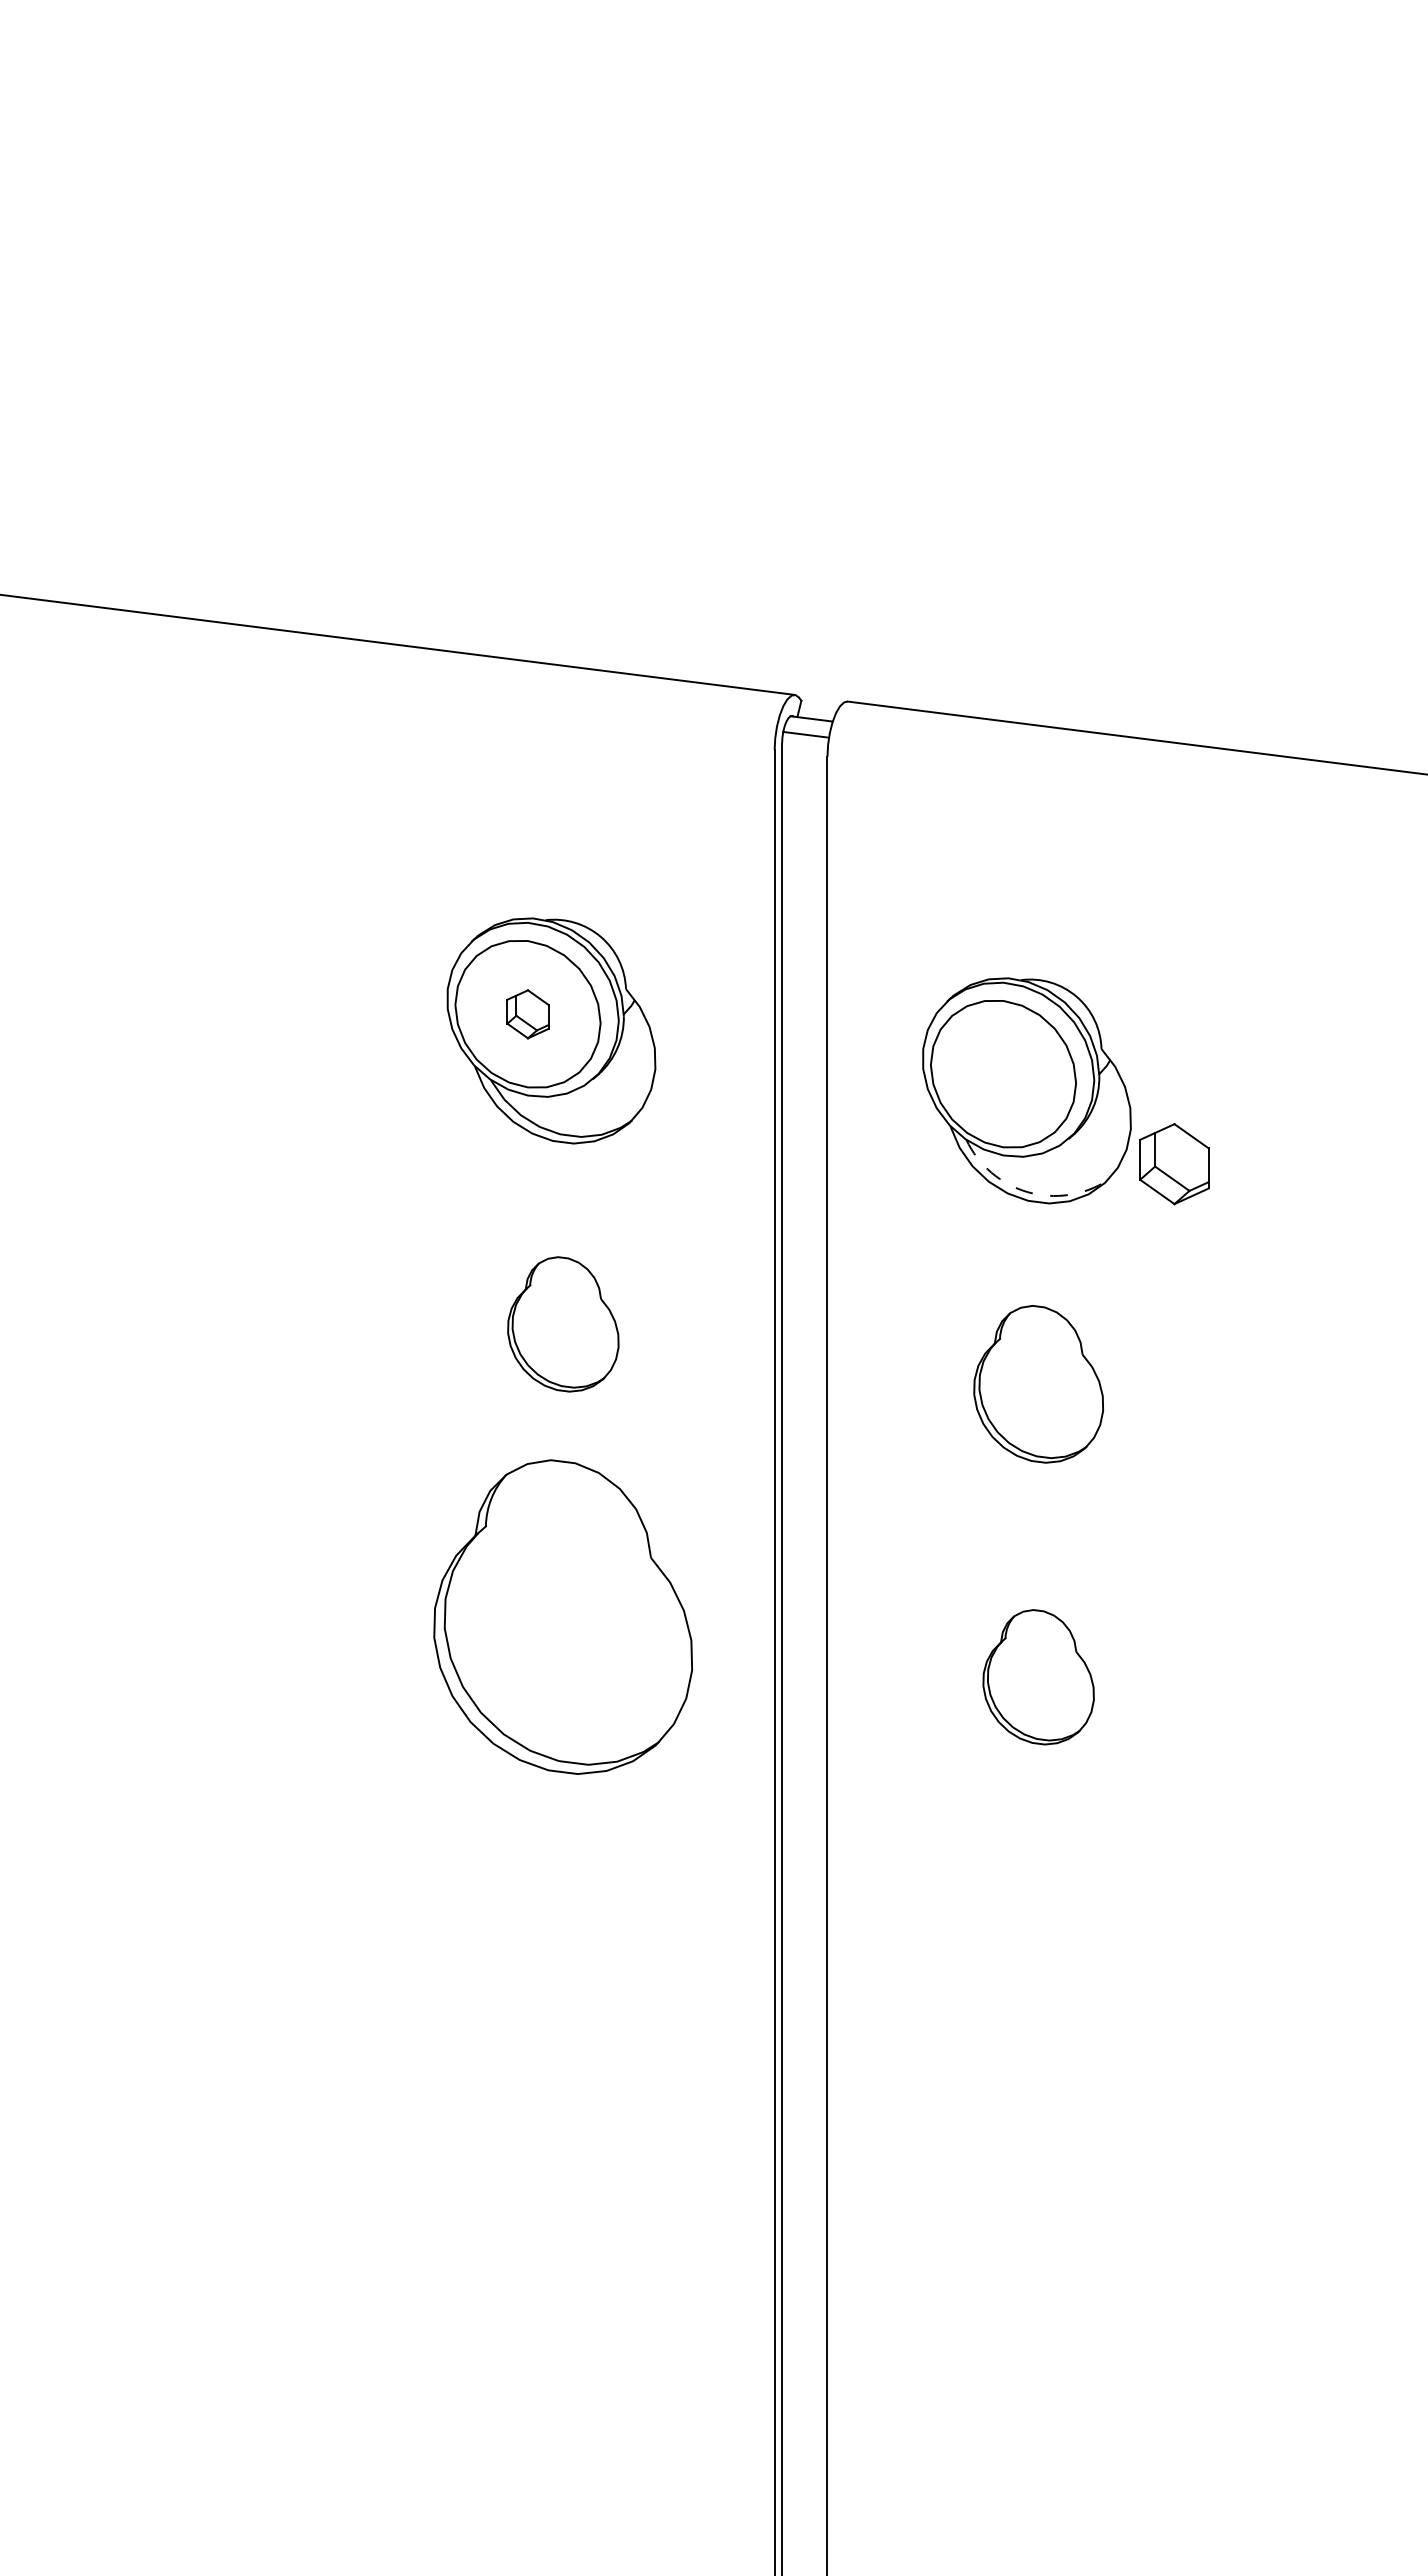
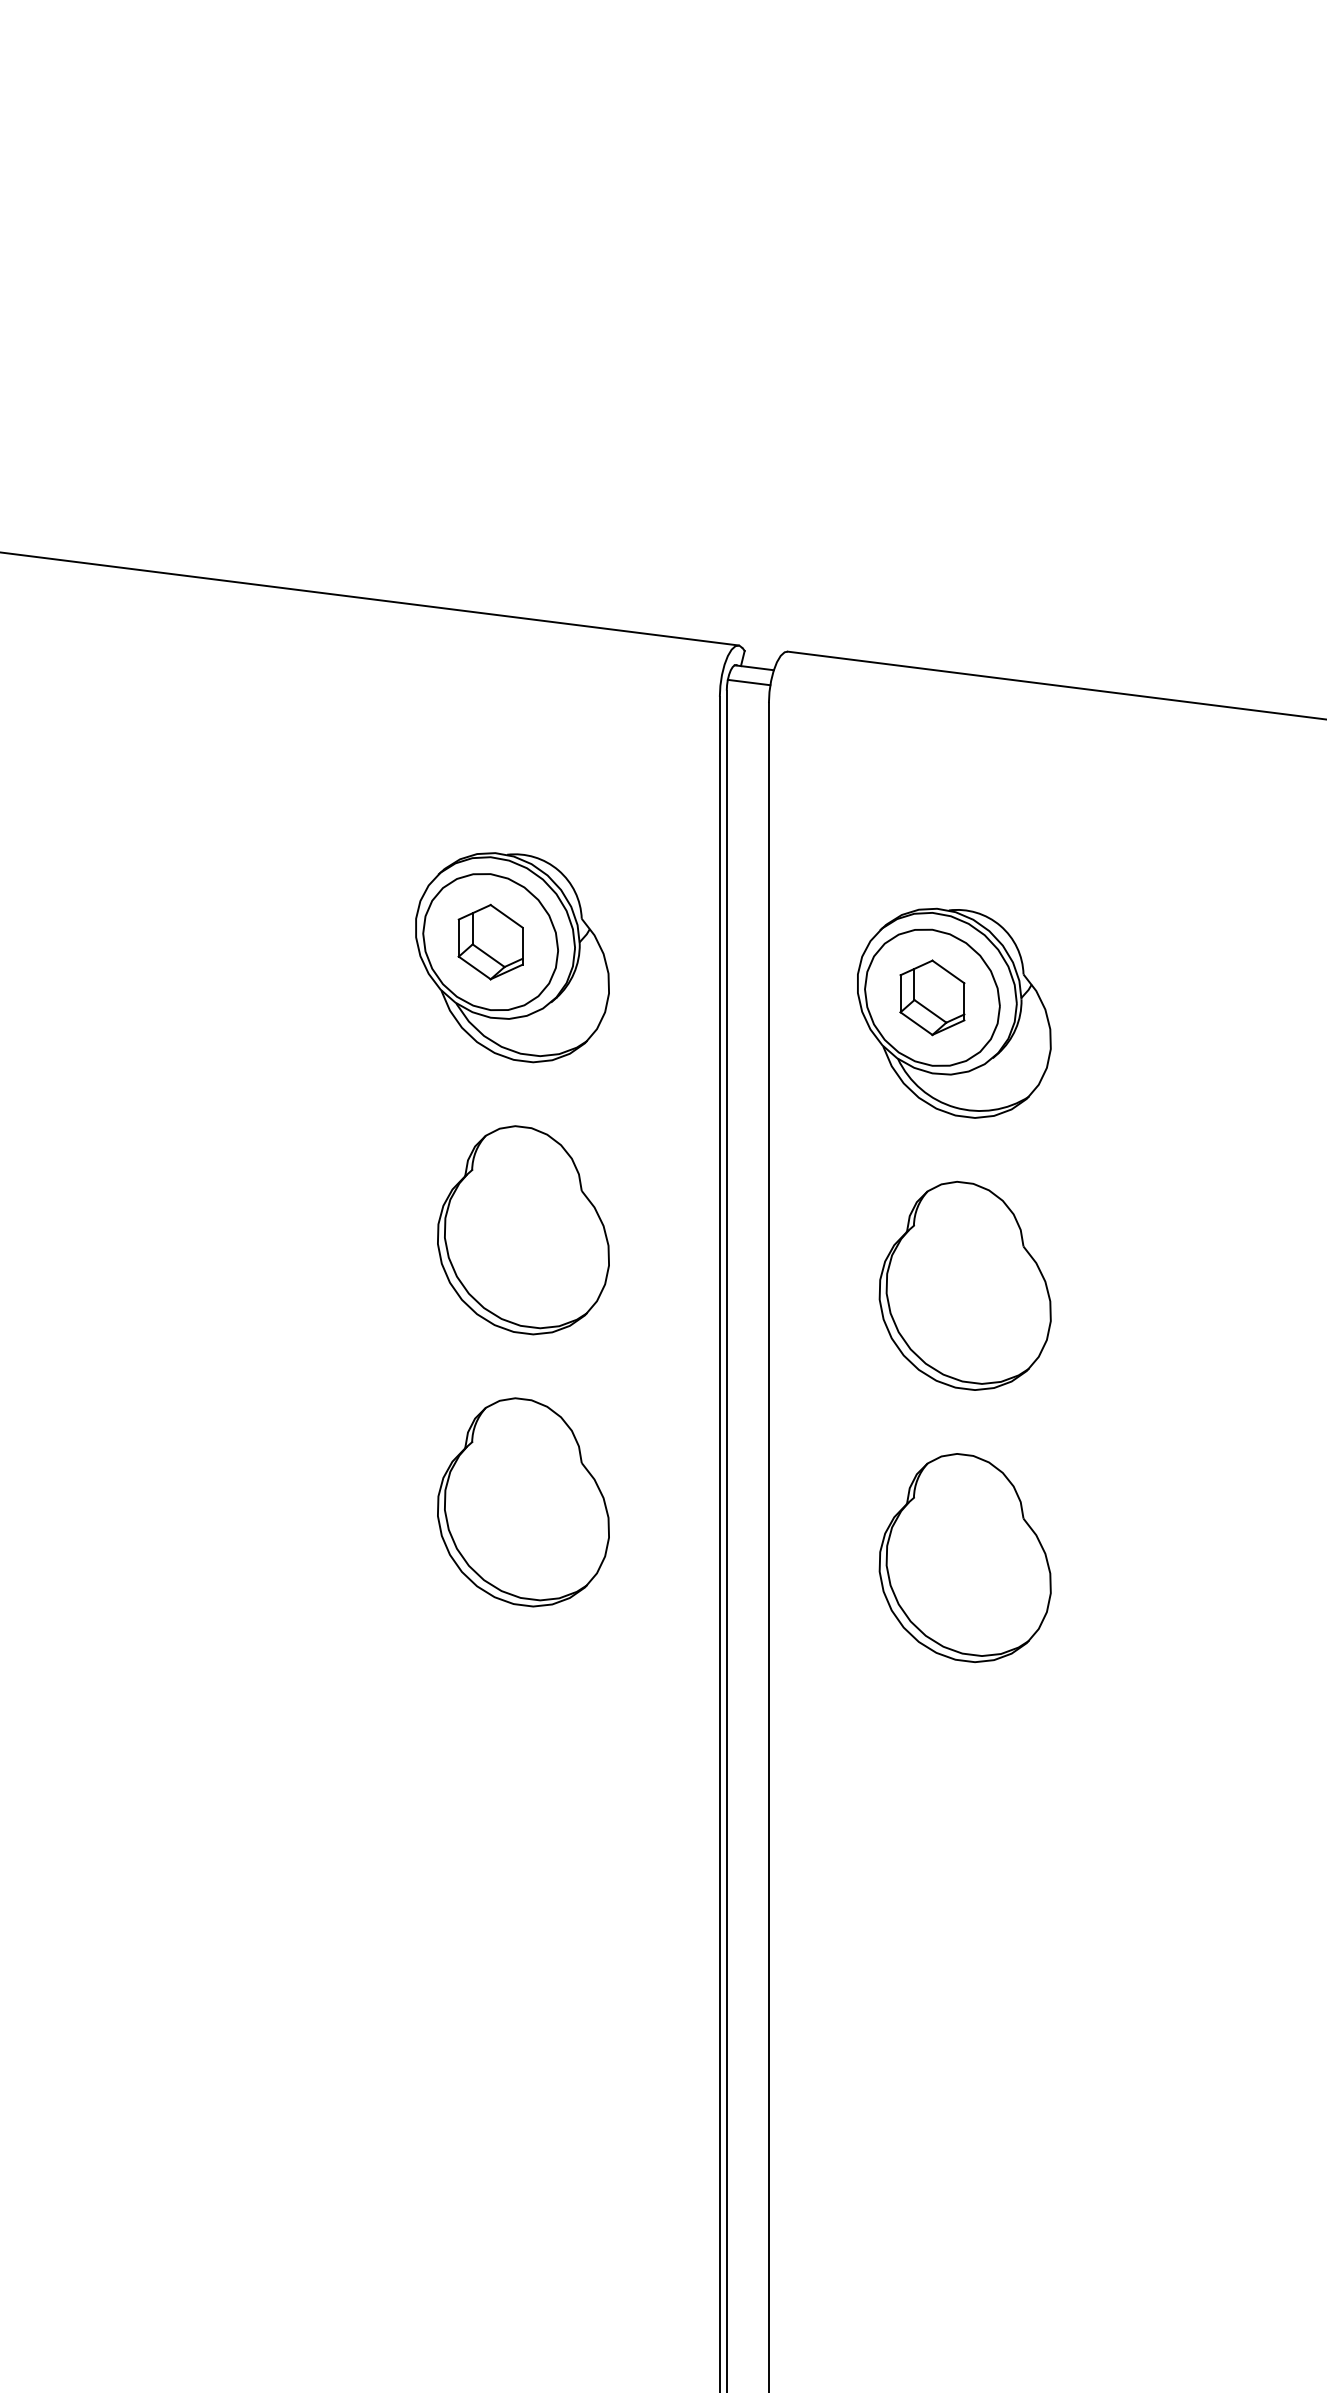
part: (527, 1014) -> (490, 942), size x1.67
part: (1174, 1164) -> (932, 998), moved
arc: (1027, 1192) -> (954, 1107), dashed -> solid
part: (563, 1324) -> (523, 1230), size x1.67
part: (1038, 1384) -> (964, 1286), size x1.43
part: (563, 1617) -> (523, 1502), size x0.71
part: (1038, 1677) -> (964, 1558), size x1.67

